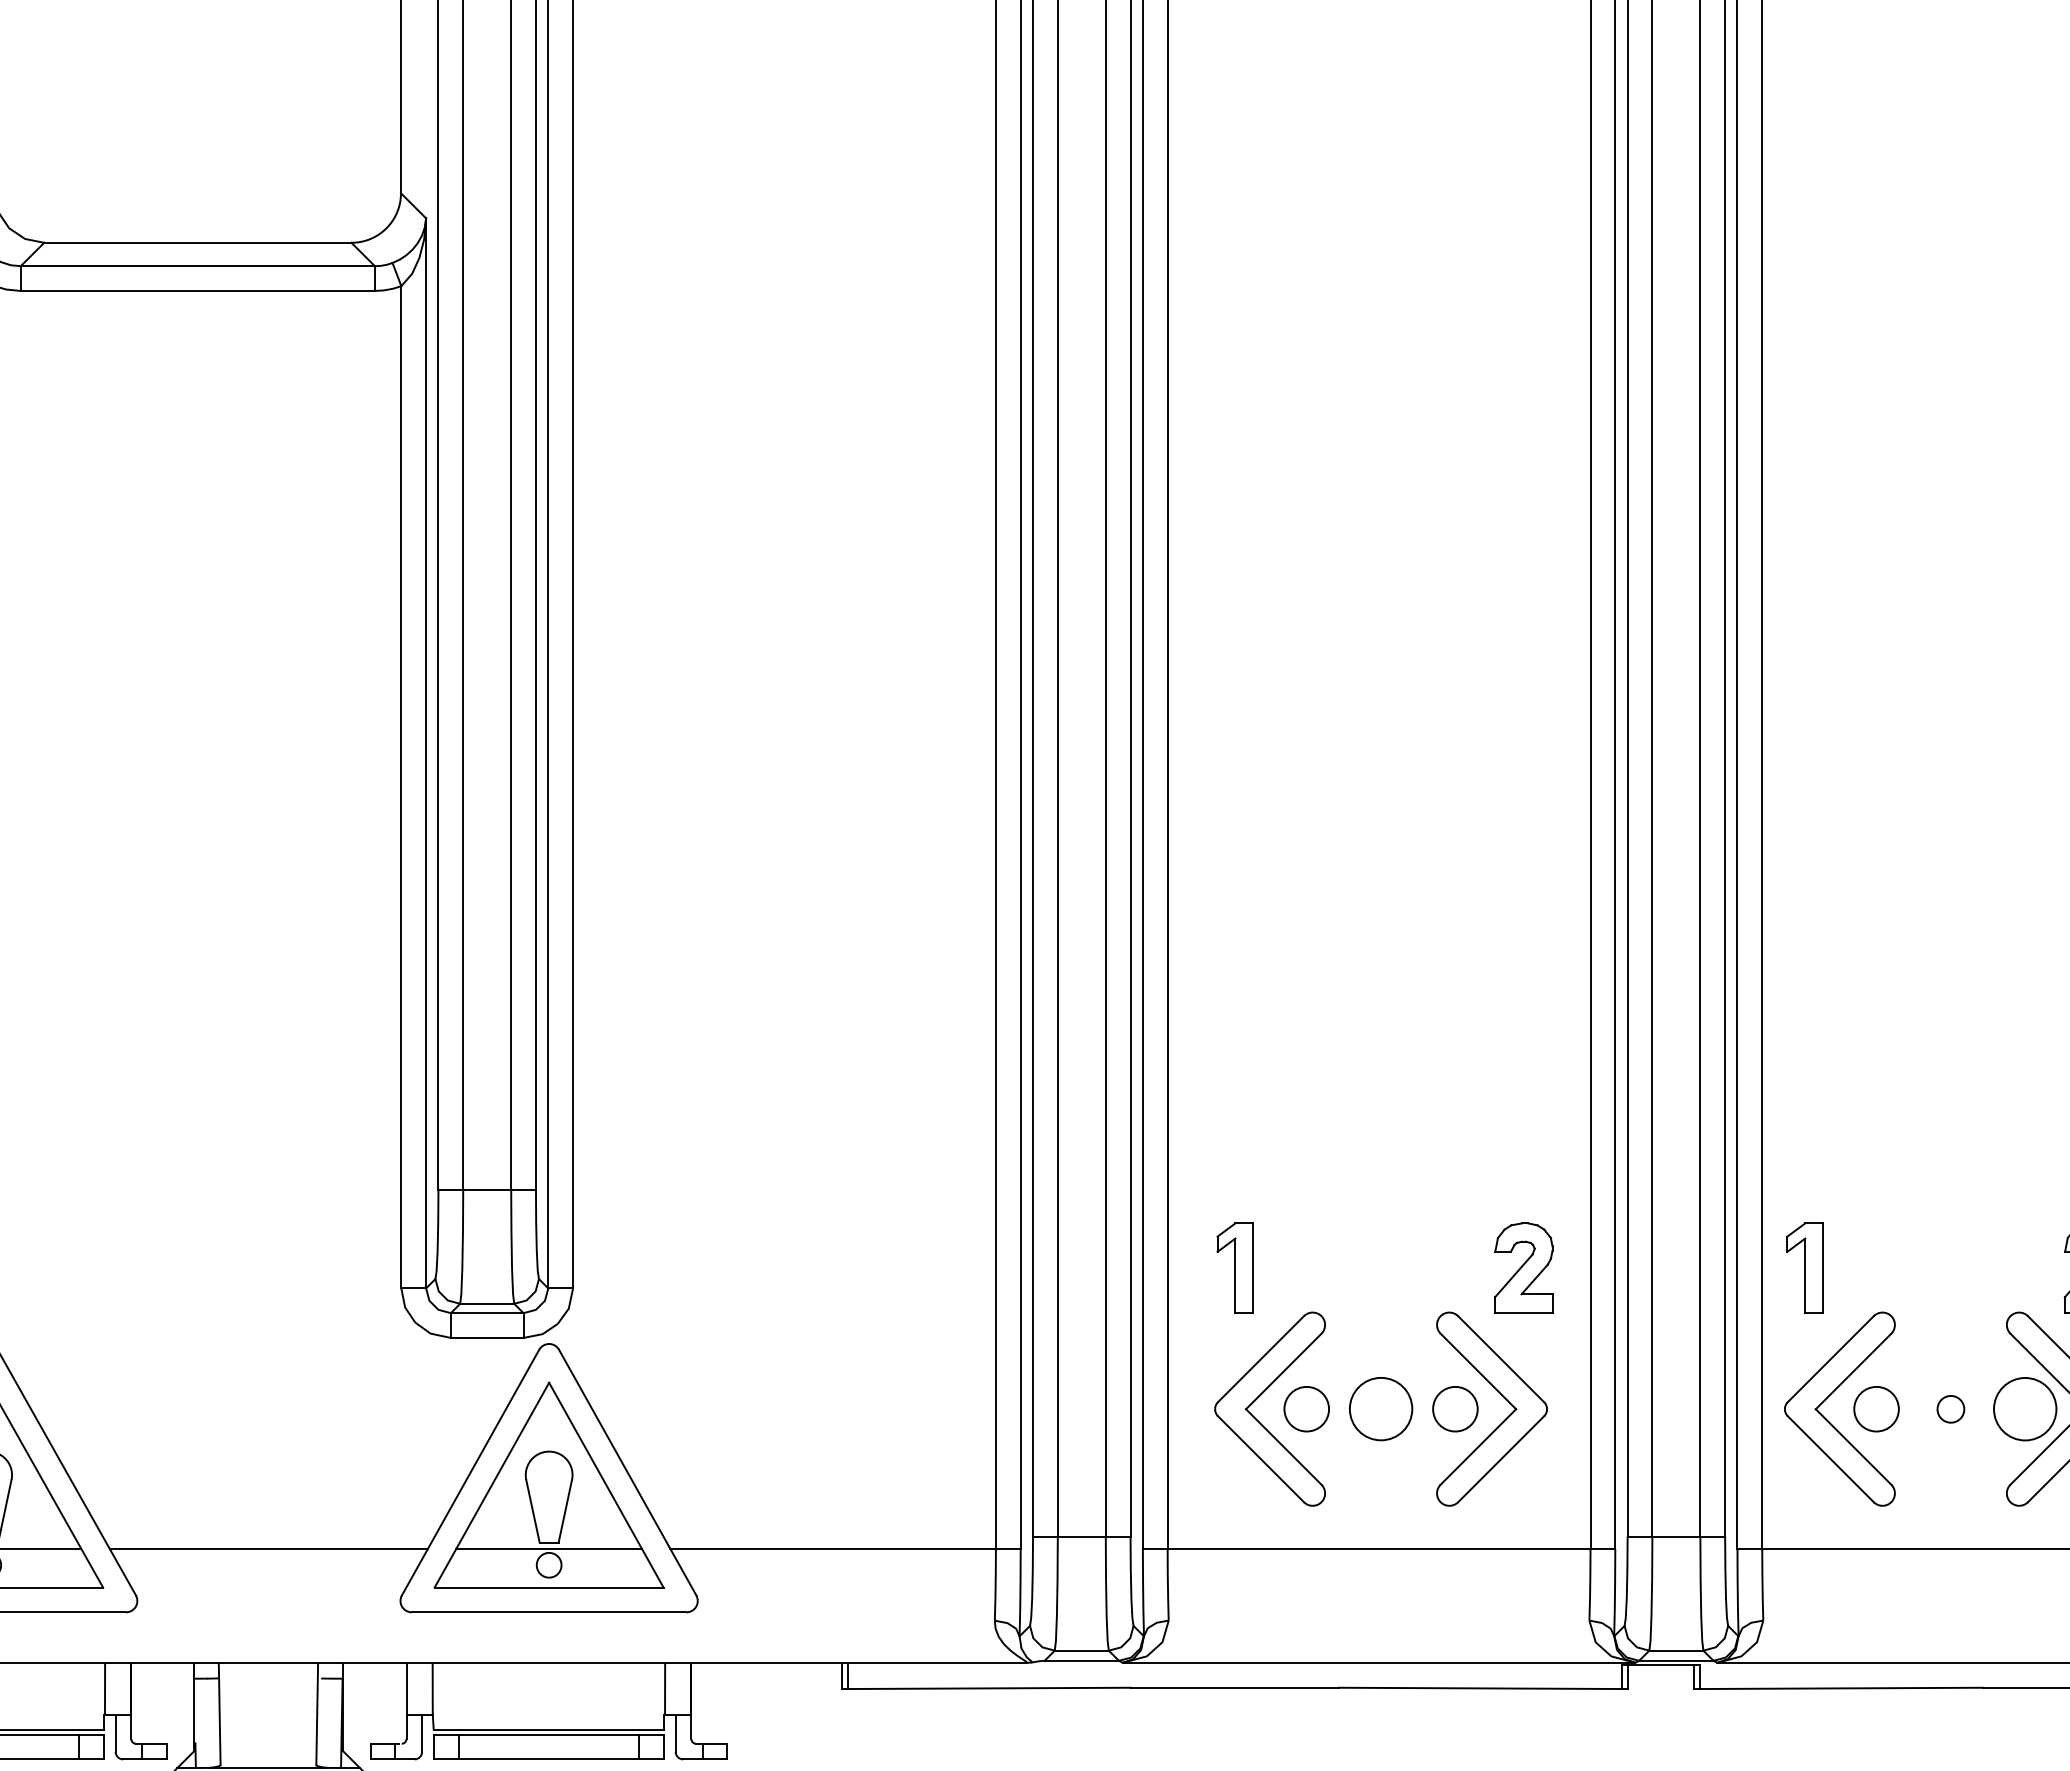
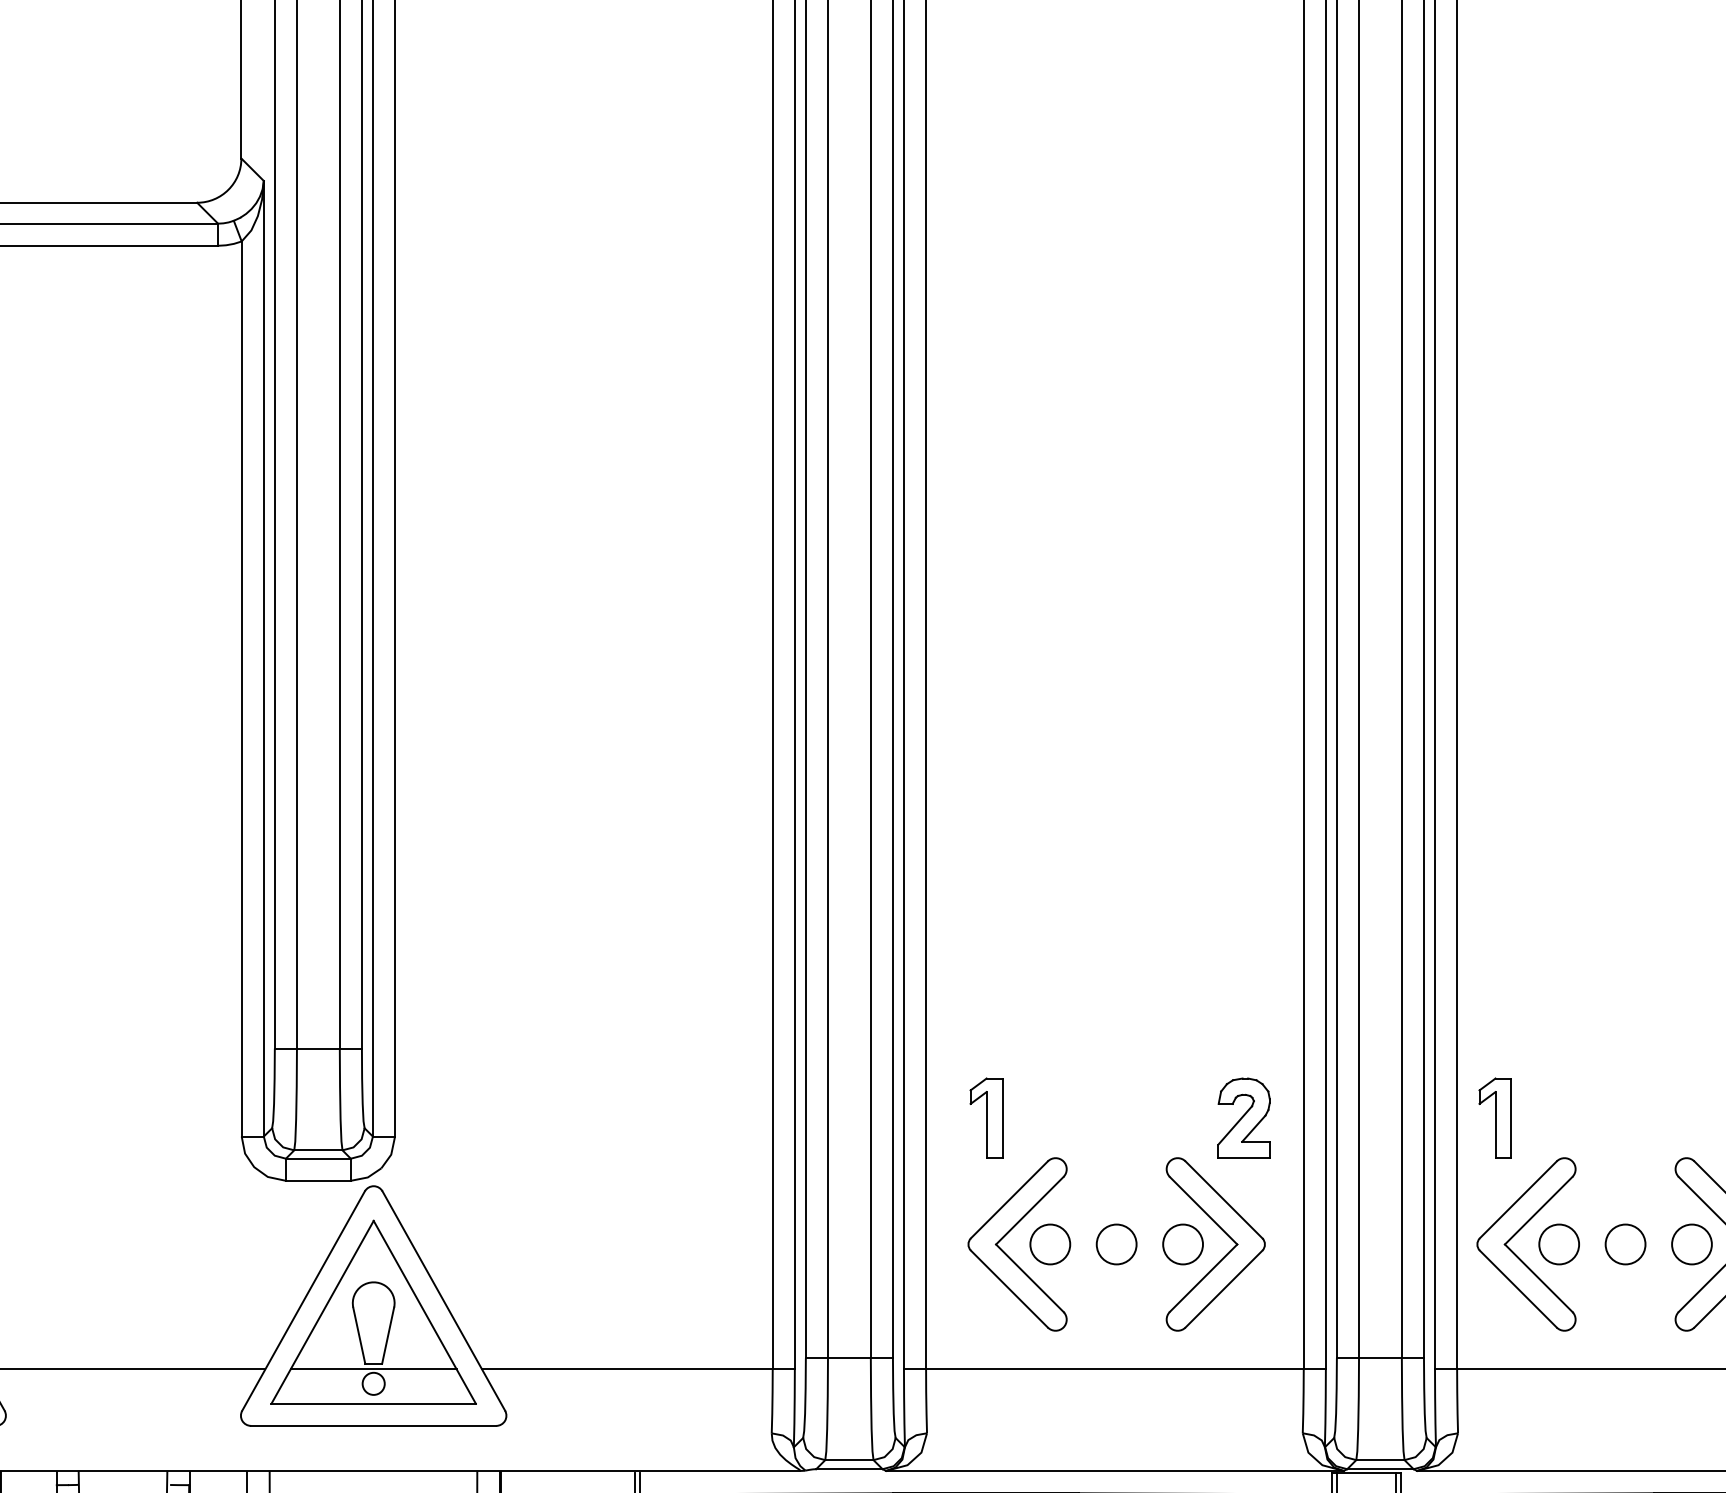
circle: (2024, 1408) -> (1691, 1243), size x0.71
circle: (1380, 1409) -> (1116, 1244), size x0.71
circle: (1950, 1409) -> (1625, 1244), size x1.67

